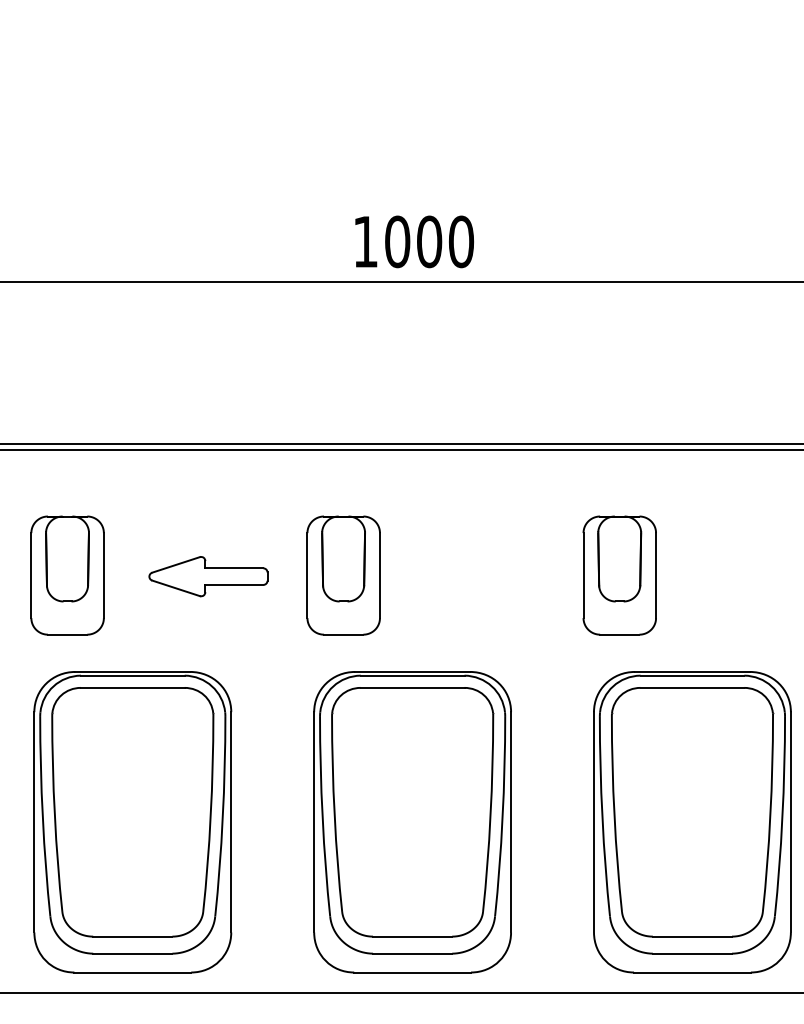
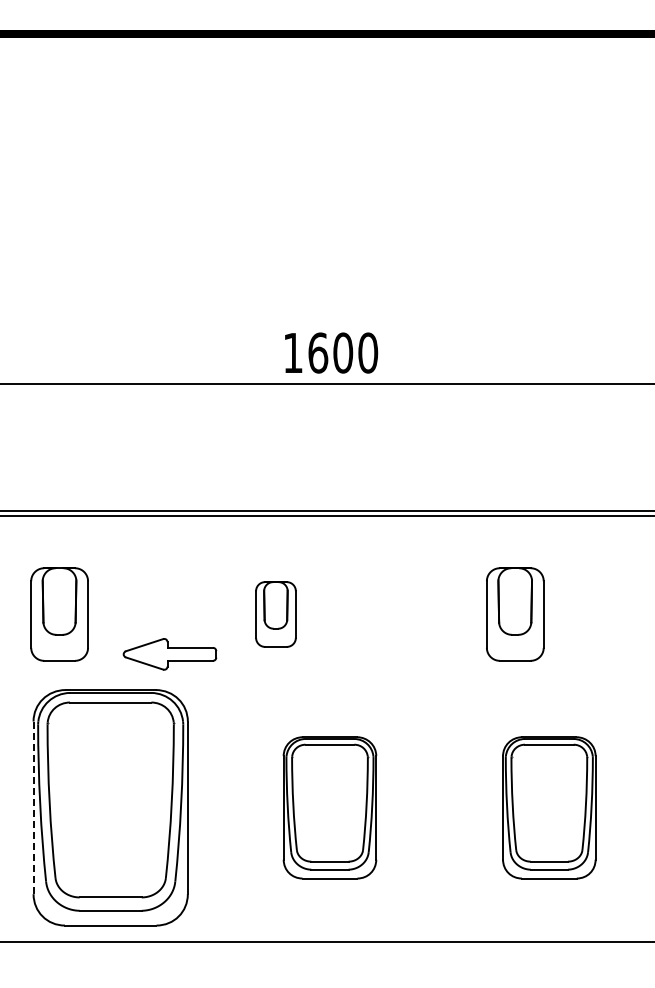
text: (397, 241) -> (318, 352), 1000 -> 1600
part: (343, 575) -> (275, 614), size x0.7
part: (620, 575) -> (515, 614), moved
part: (207, 576) -> (169, 654), moved
line: (34, 821) -> (33, 807), solid -> dashed
part: (412, 821) -> (329, 807), size x0.6
part: (692, 821) -> (549, 807), size x0.6

